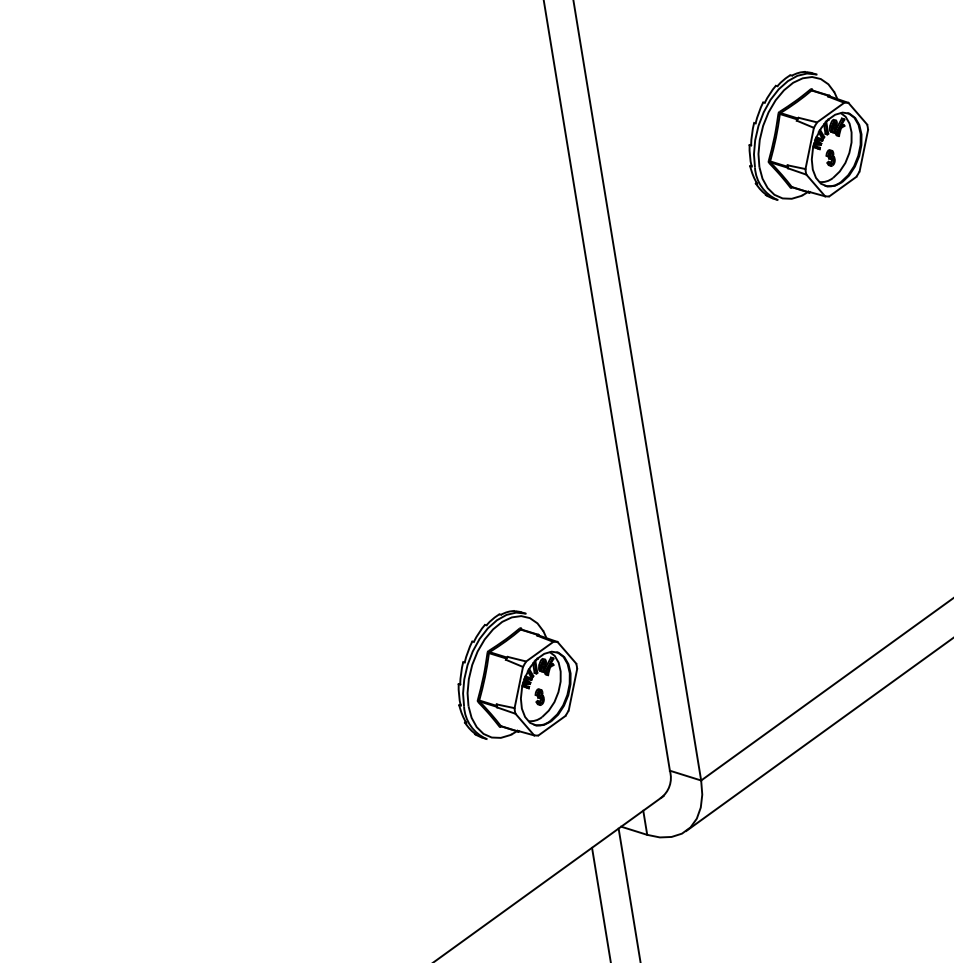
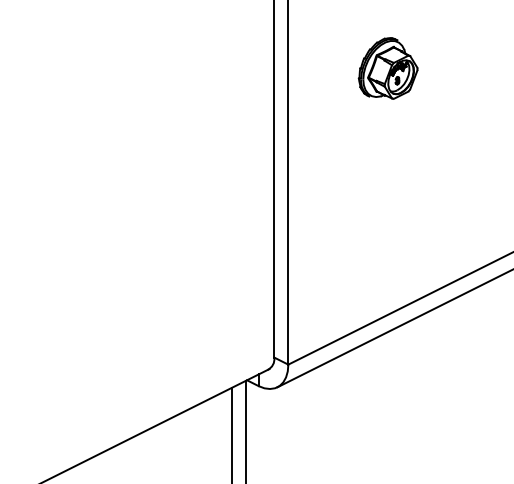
part: (514, 675) -> (208, 300), removed

